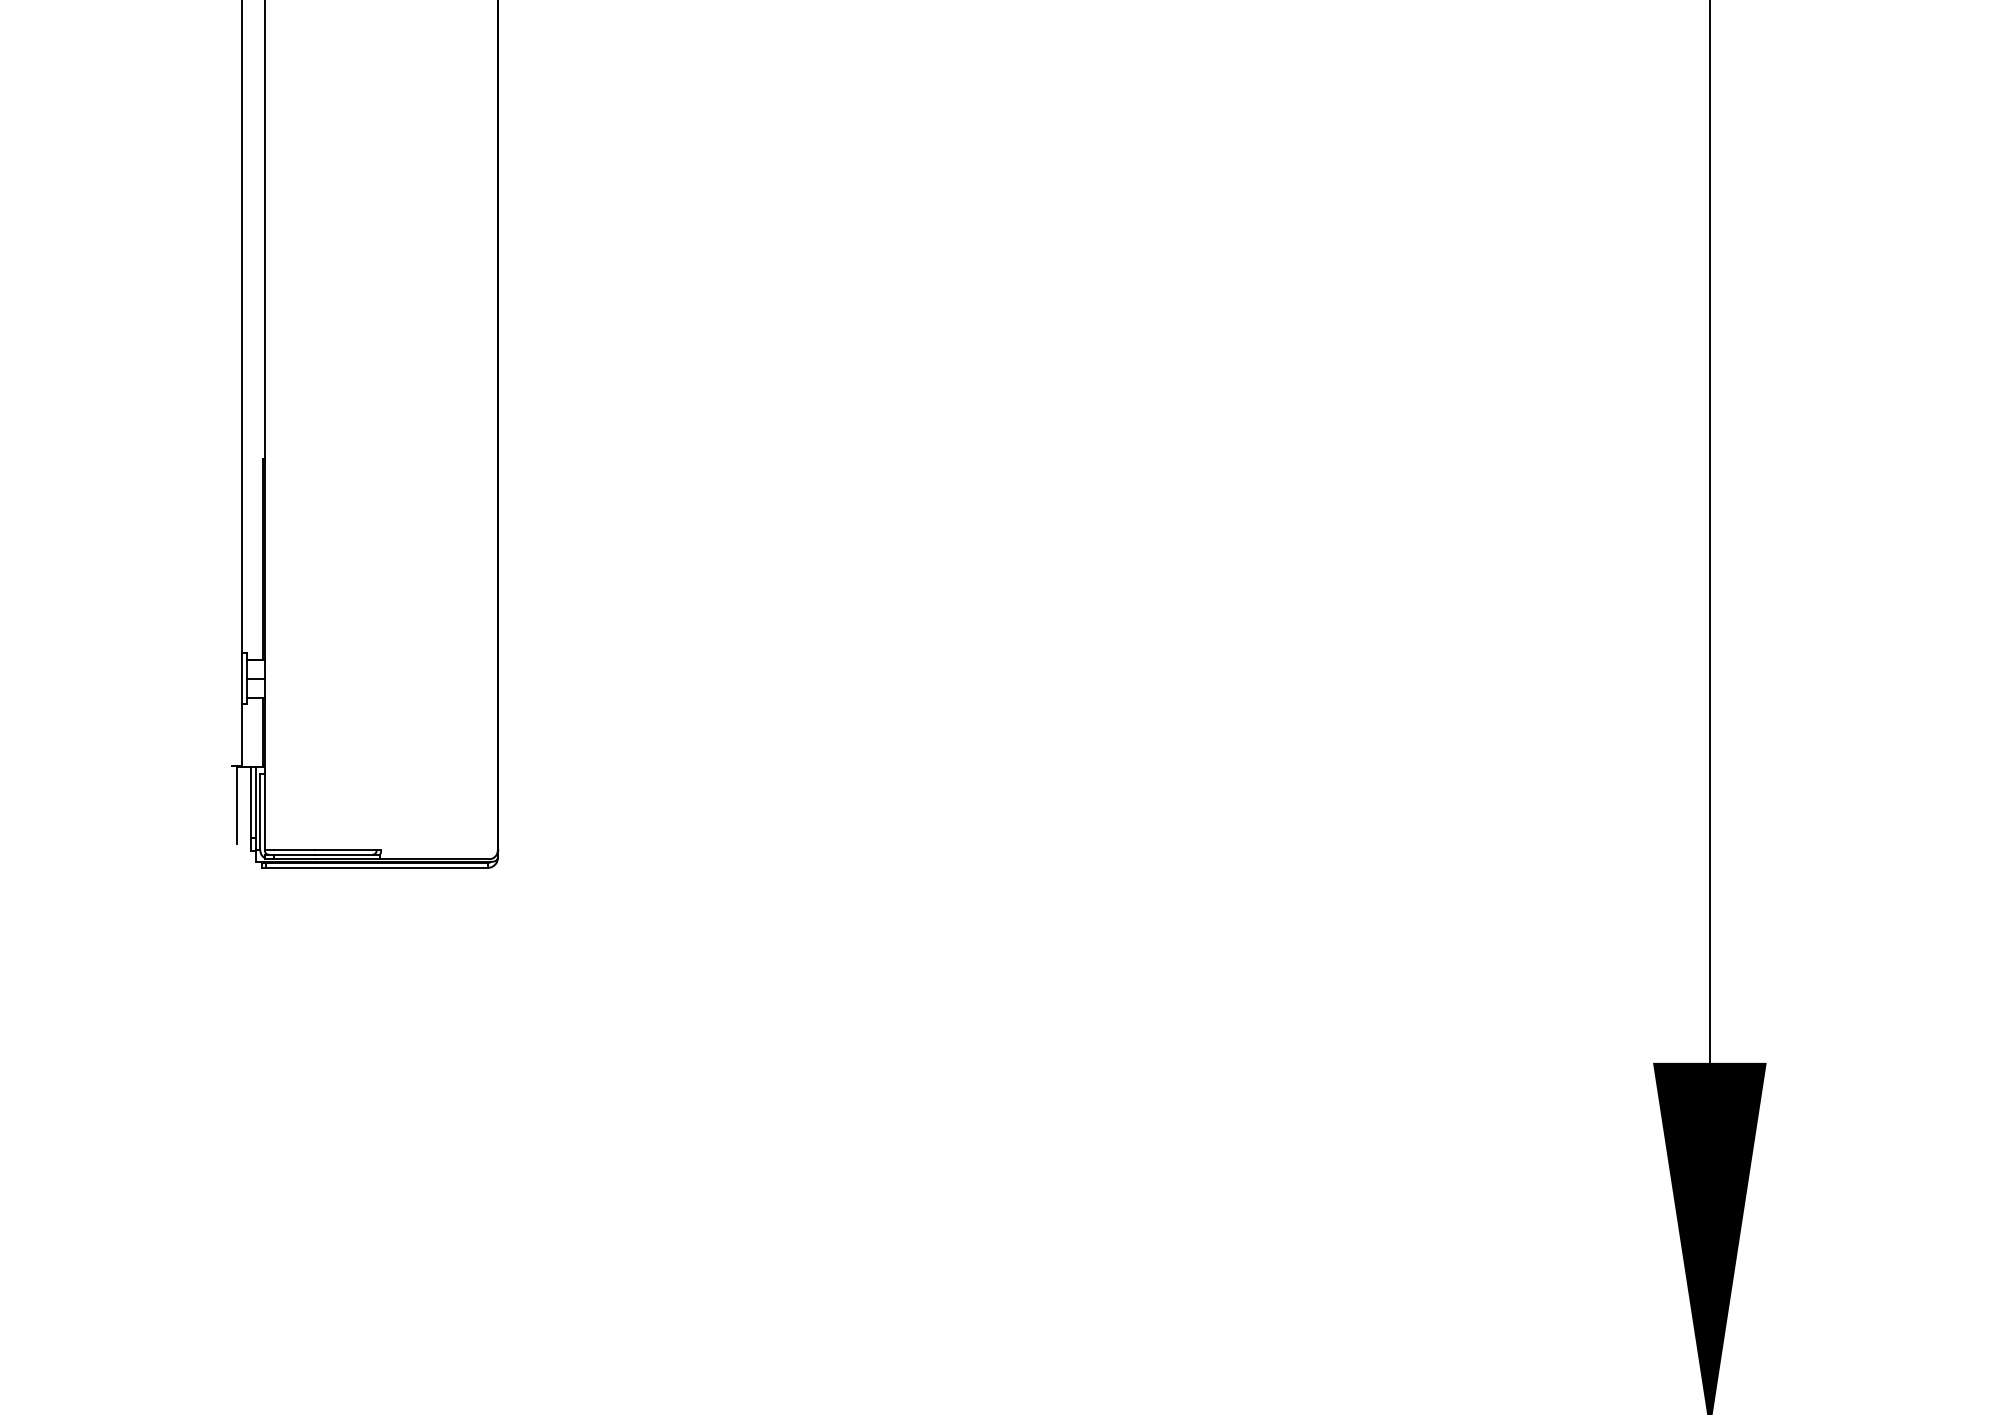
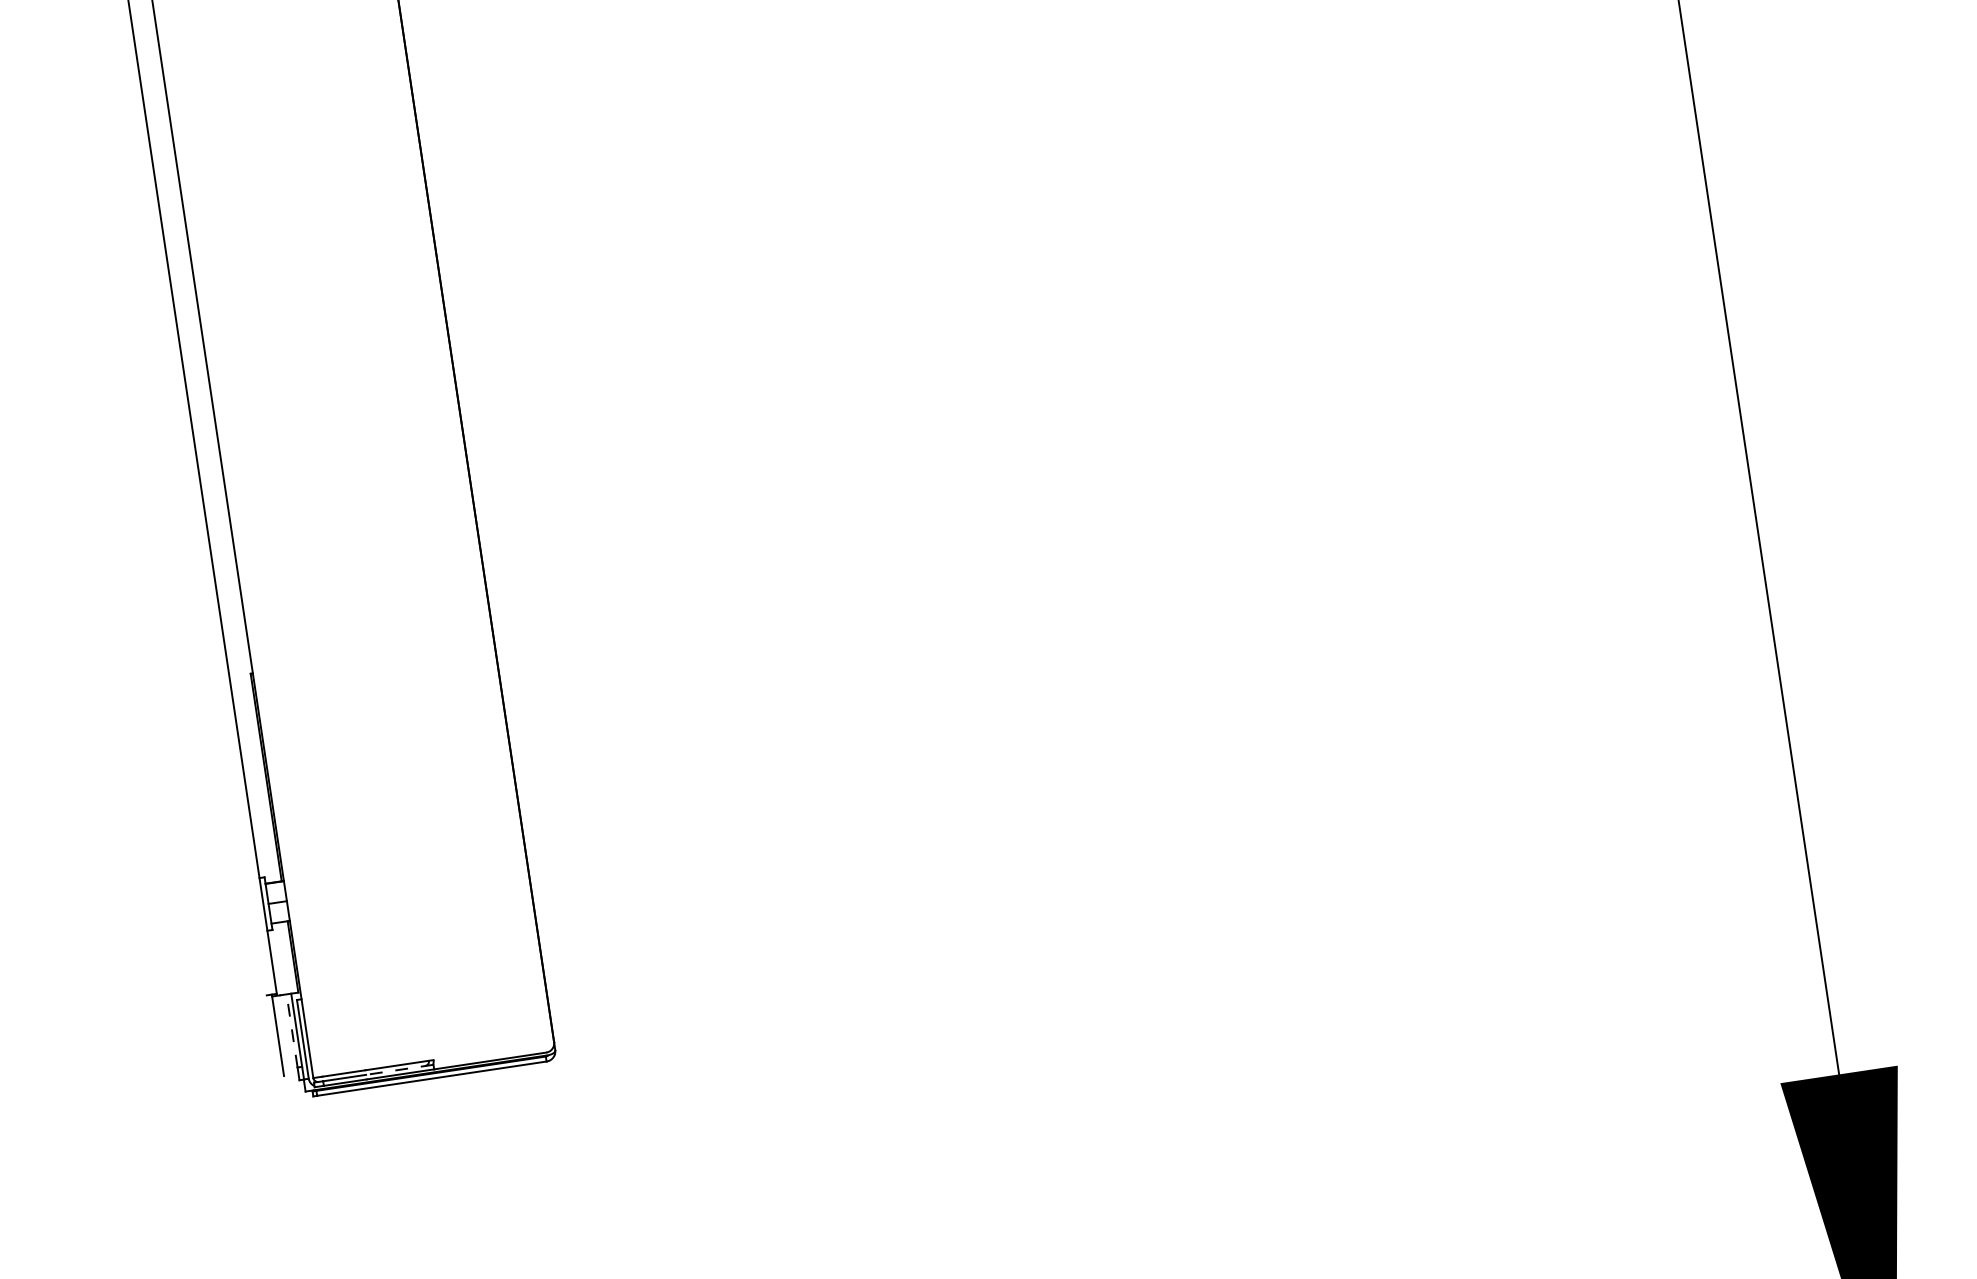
line: (251, 802) -> (292, 1030), solid -> dashed
line: (347, 854) -> (399, 1069), solid -> dashed

